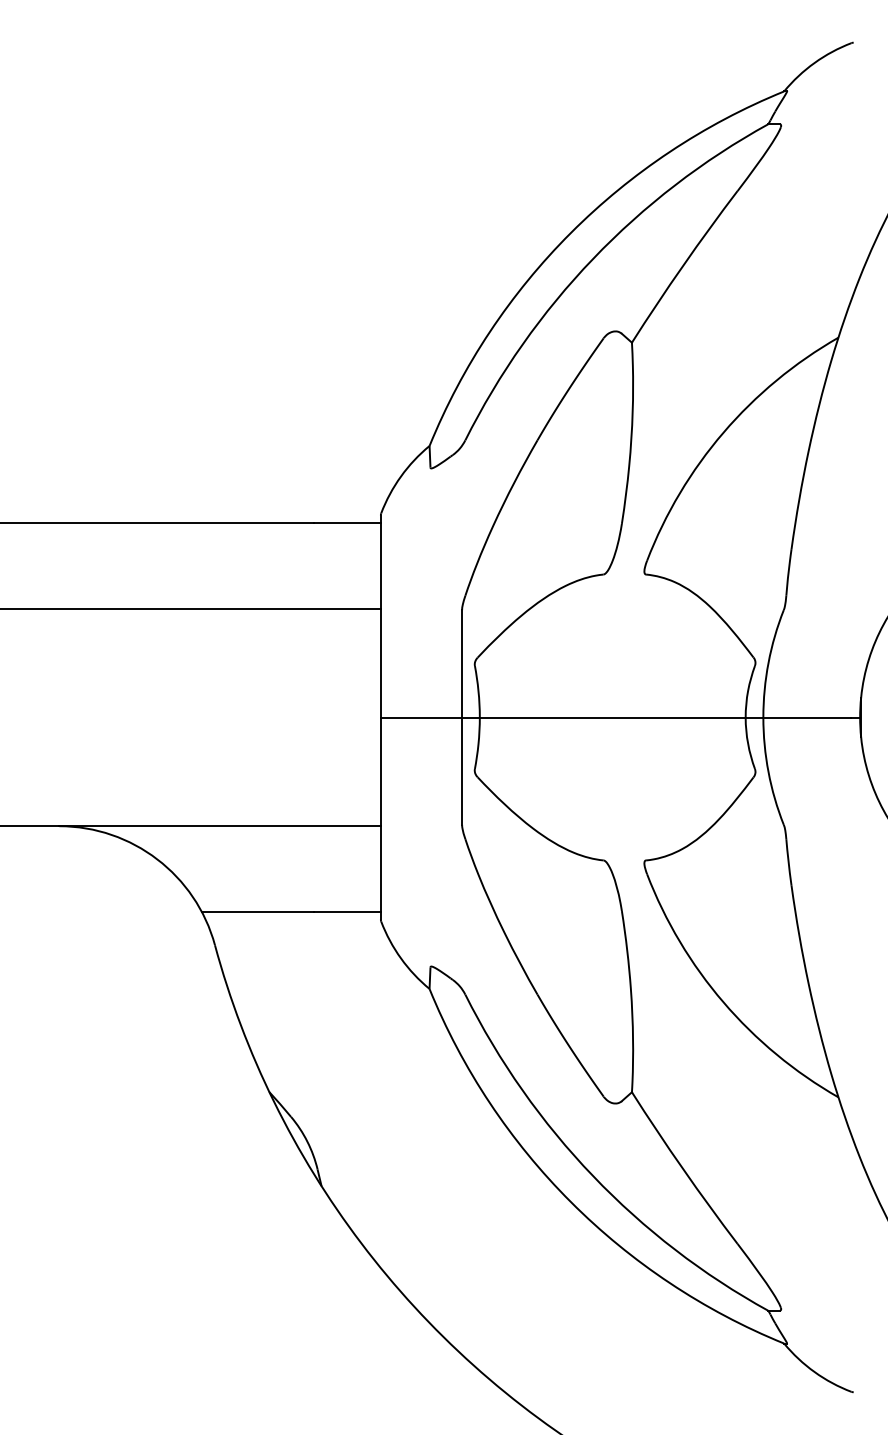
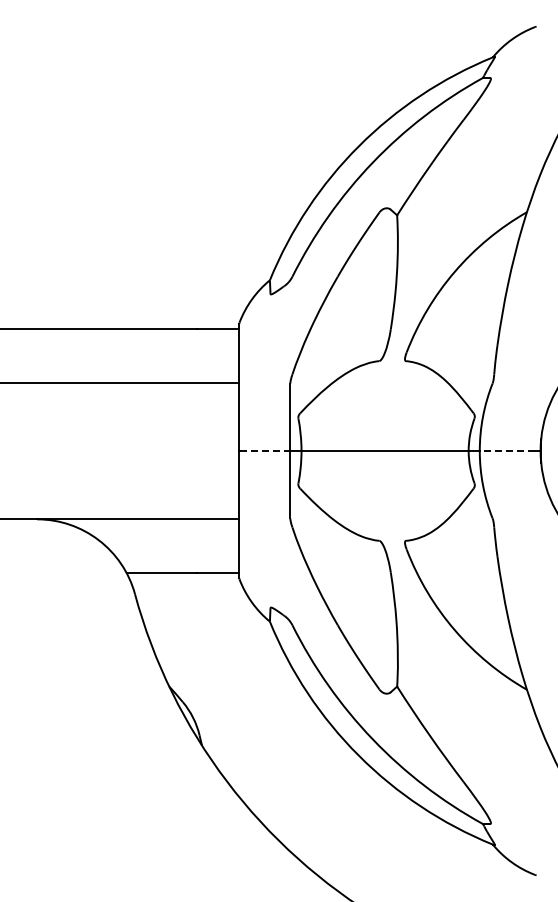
line: (422, 718) -> (265, 451), solid -> dashed
line: (807, 718) -> (507, 451), solid -> dashed

